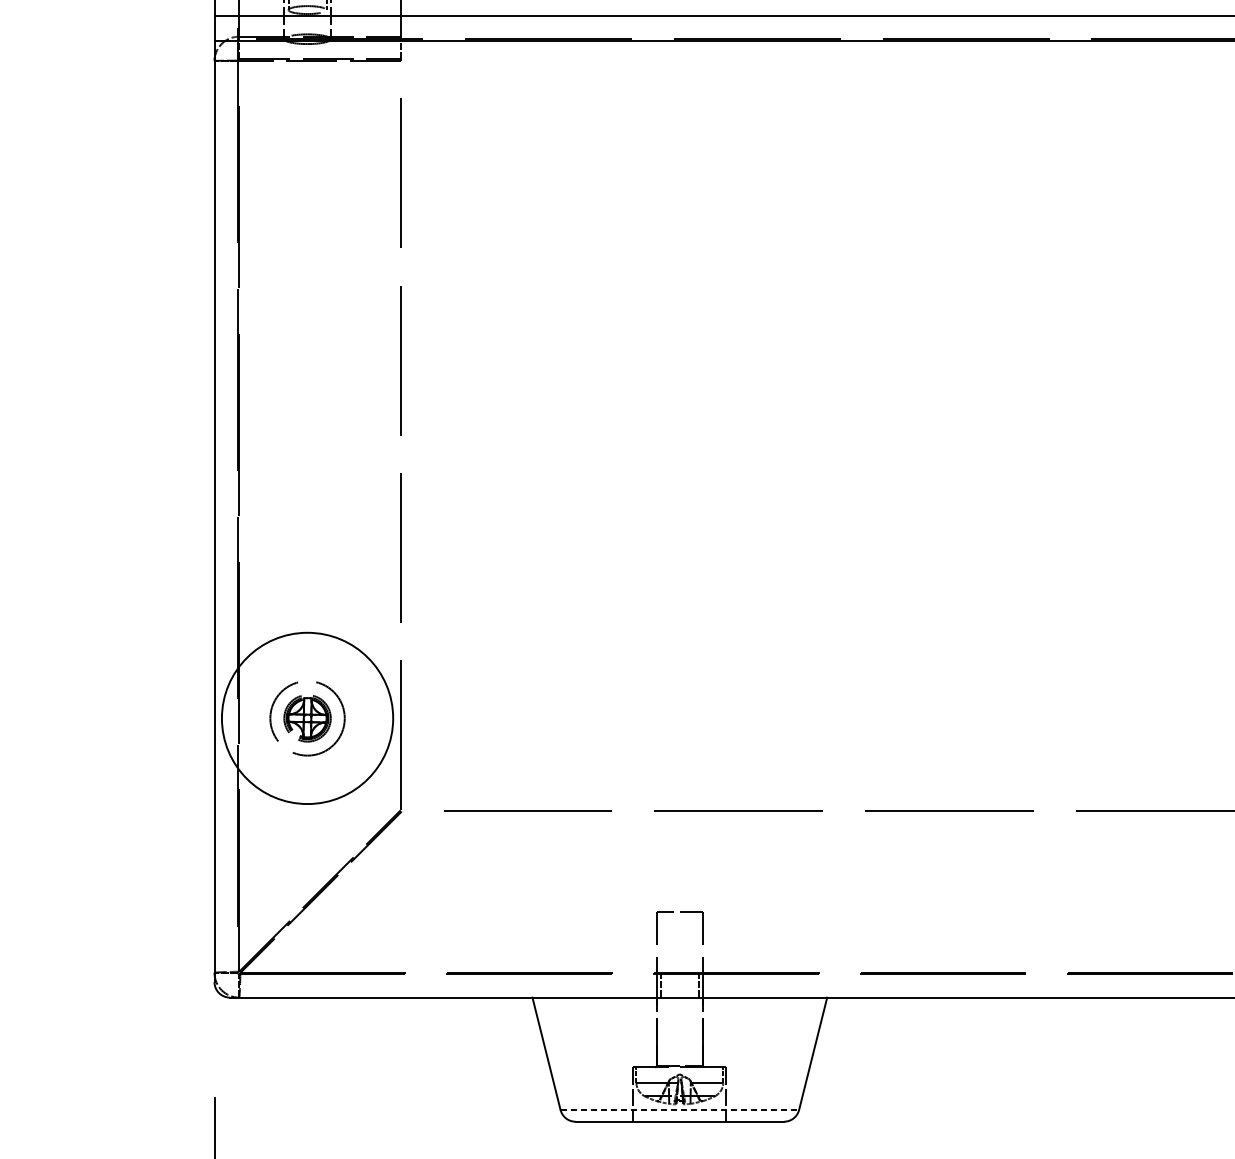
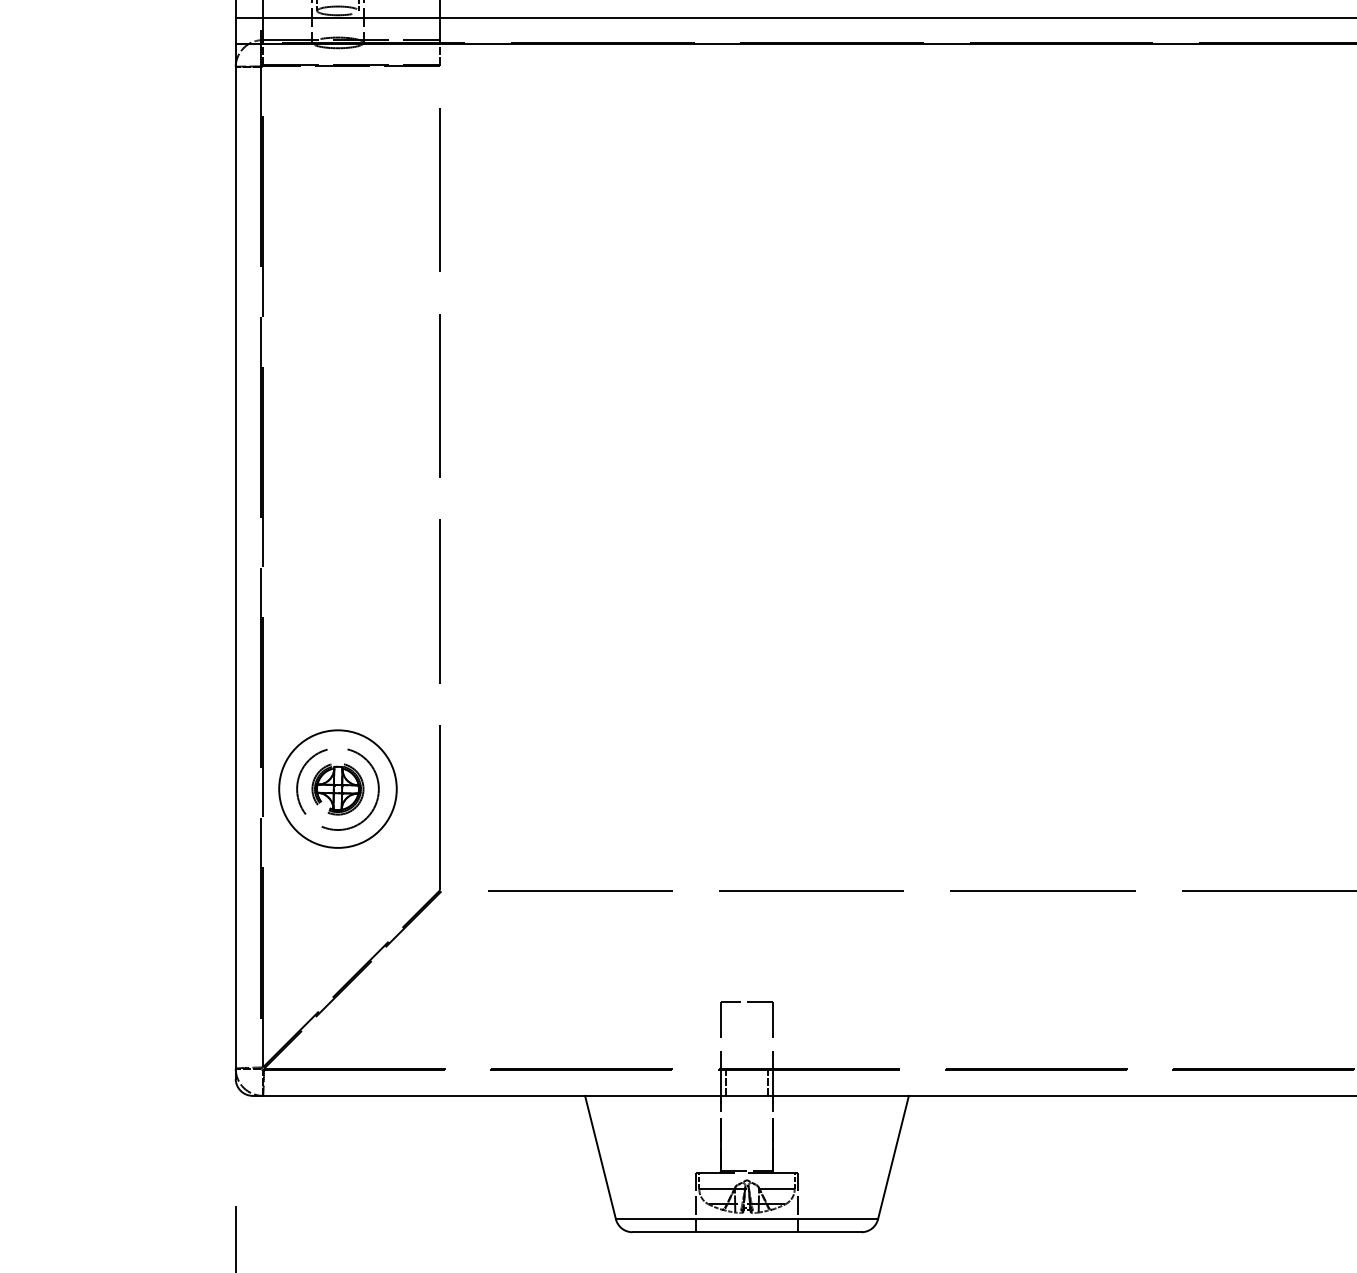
circle: (307, 717) -> (337, 788), size x0.62
line: (680, 1110) -> (747, 1219), dashed -> solid

